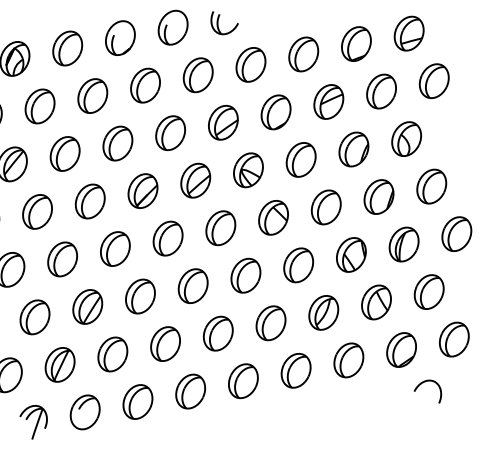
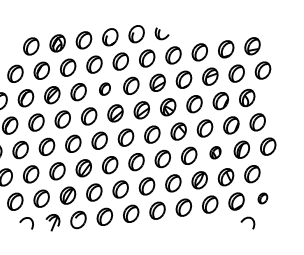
part: (116, 144) -> (104, 89), size x0.7
part: (351, 254) -> (215, 152), size x0.7
part: (453, 339) -> (262, 198), size x0.6

